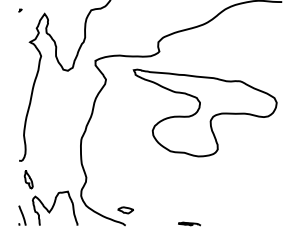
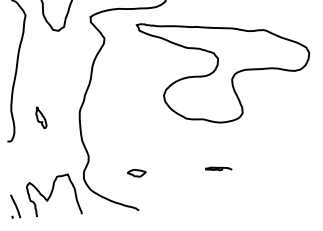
part: (28, 179) -> (40, 117), moved
part: (125, 210) -> (136, 173), moved
curve: (189, 223) -> (218, 168), moved

